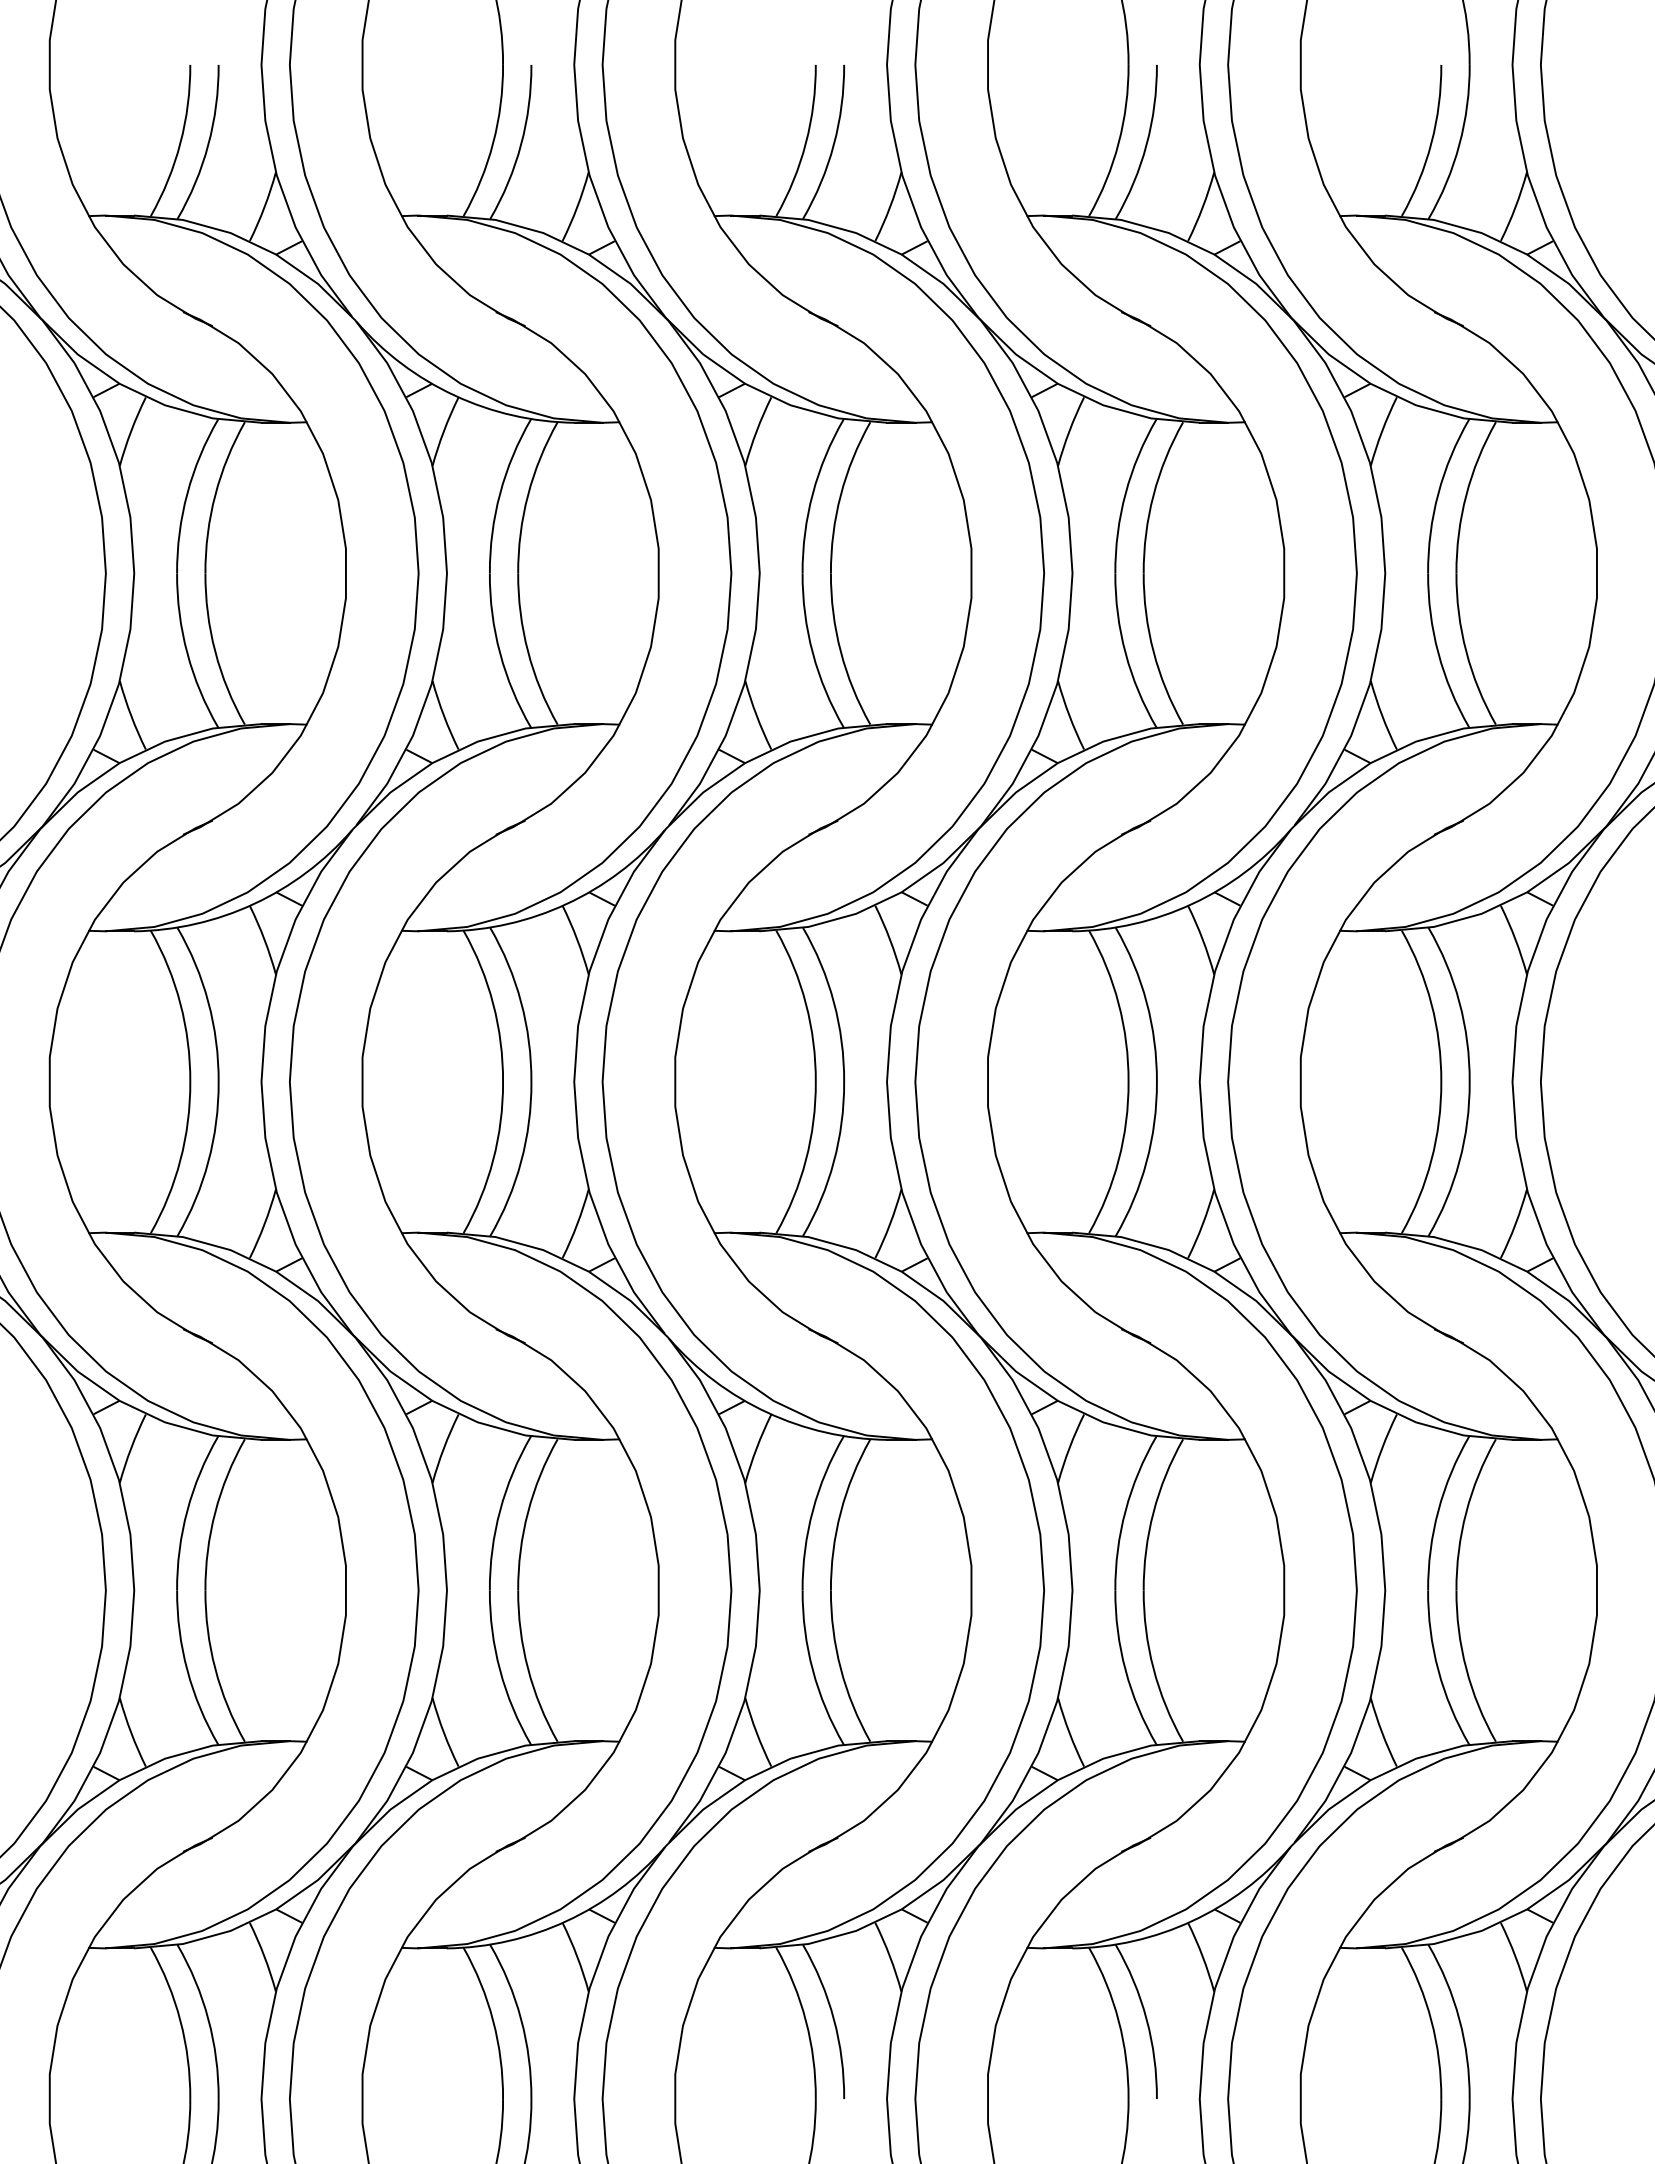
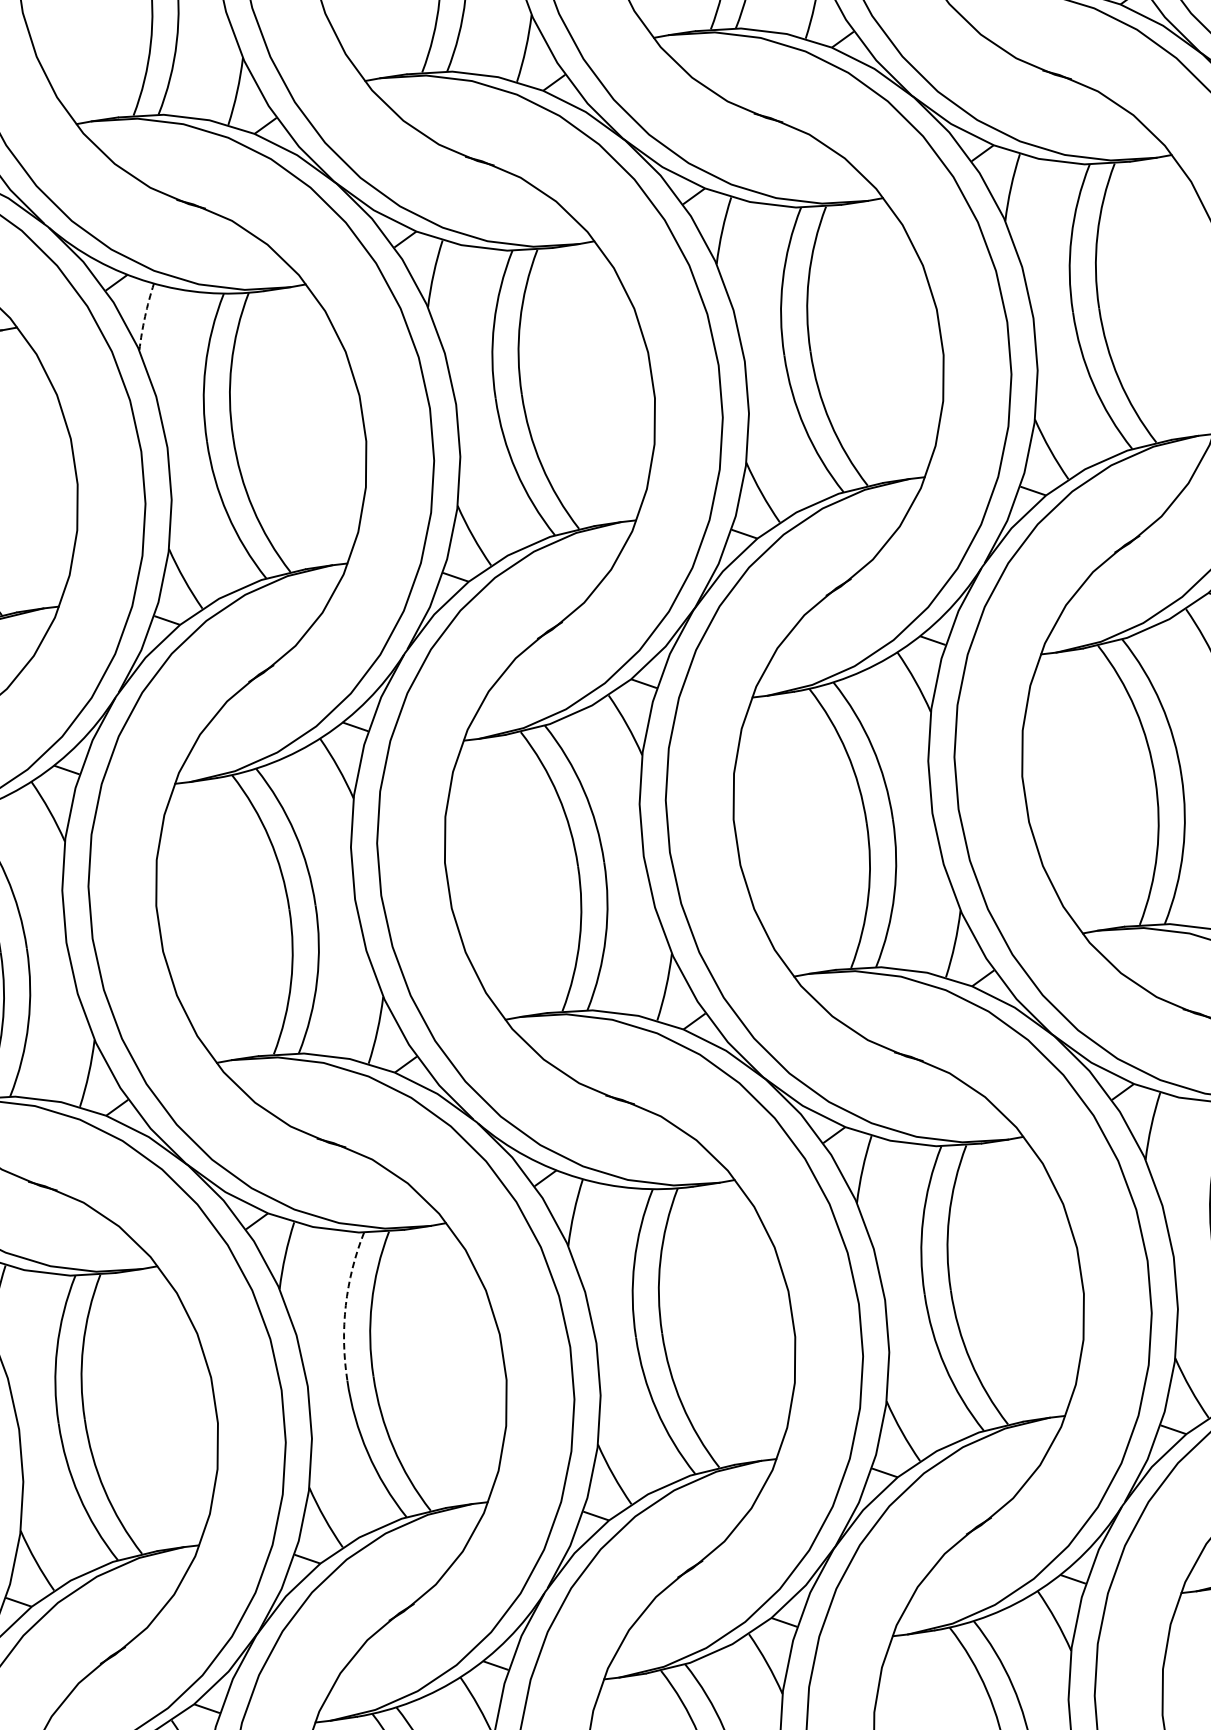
arc: (443, 431) -> (144, 317), solid -> dashed
arc: (500, 1510) -> (346, 1305), solid -> dashed

